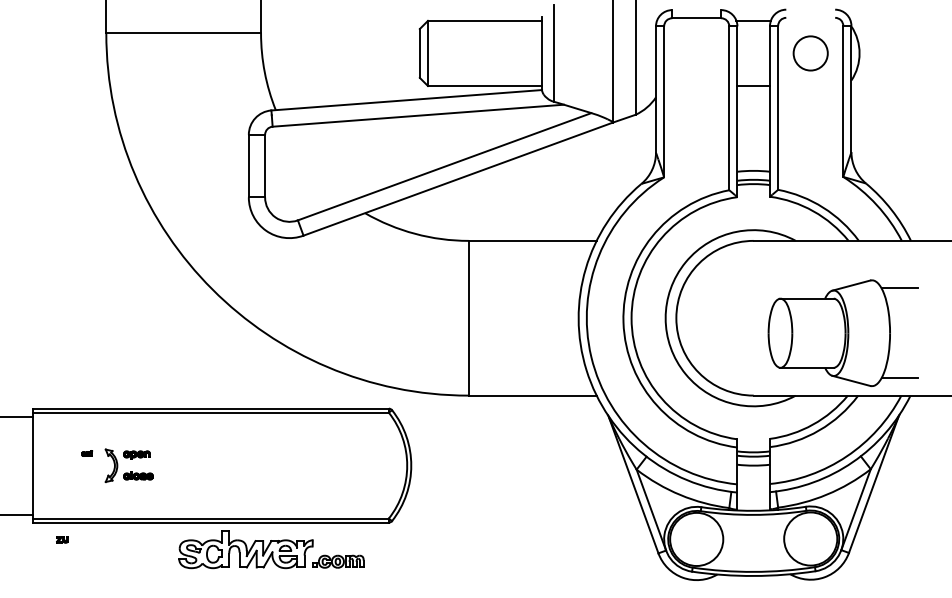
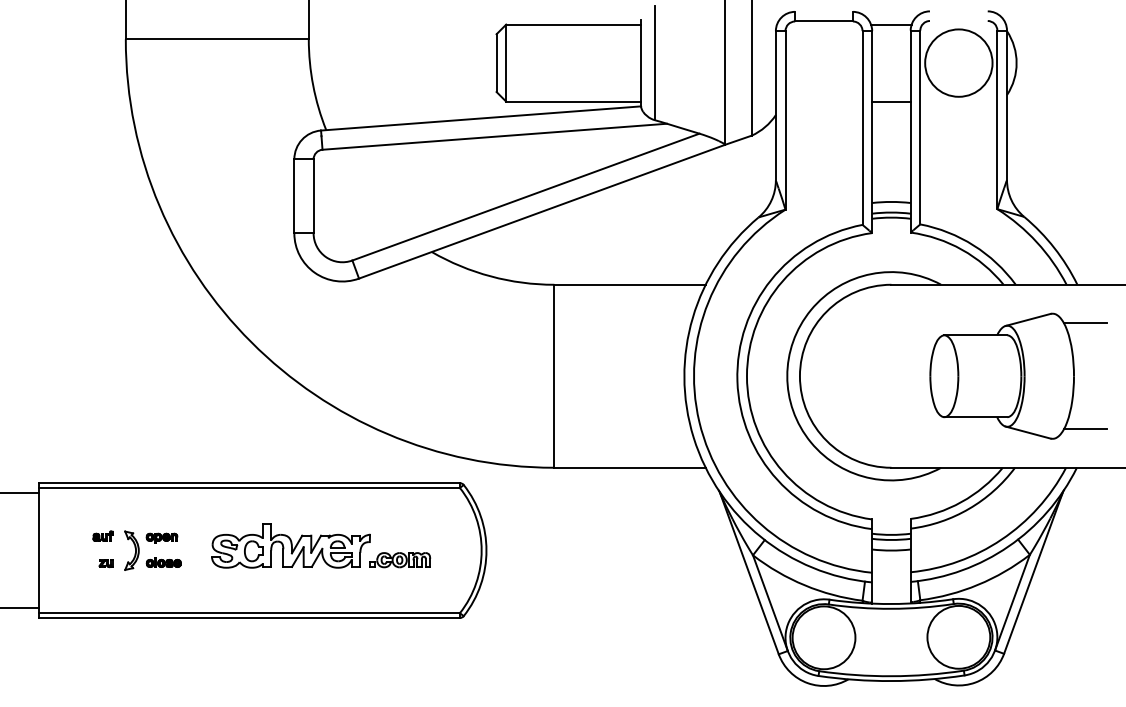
circle: (810, 52) -> (958, 61), size x1.67
part: (842, 332) -> (1017, 375), moved
part: (87, 453) -> (103, 536), size x1.67
part: (62, 539) -> (105, 563), moved
part: (271, 549) -> (321, 545), moved

